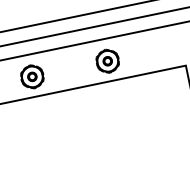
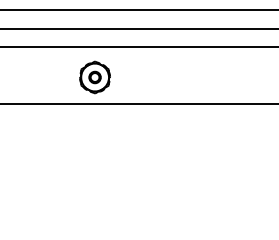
part: (107, 61) -> (197, 77), removed

